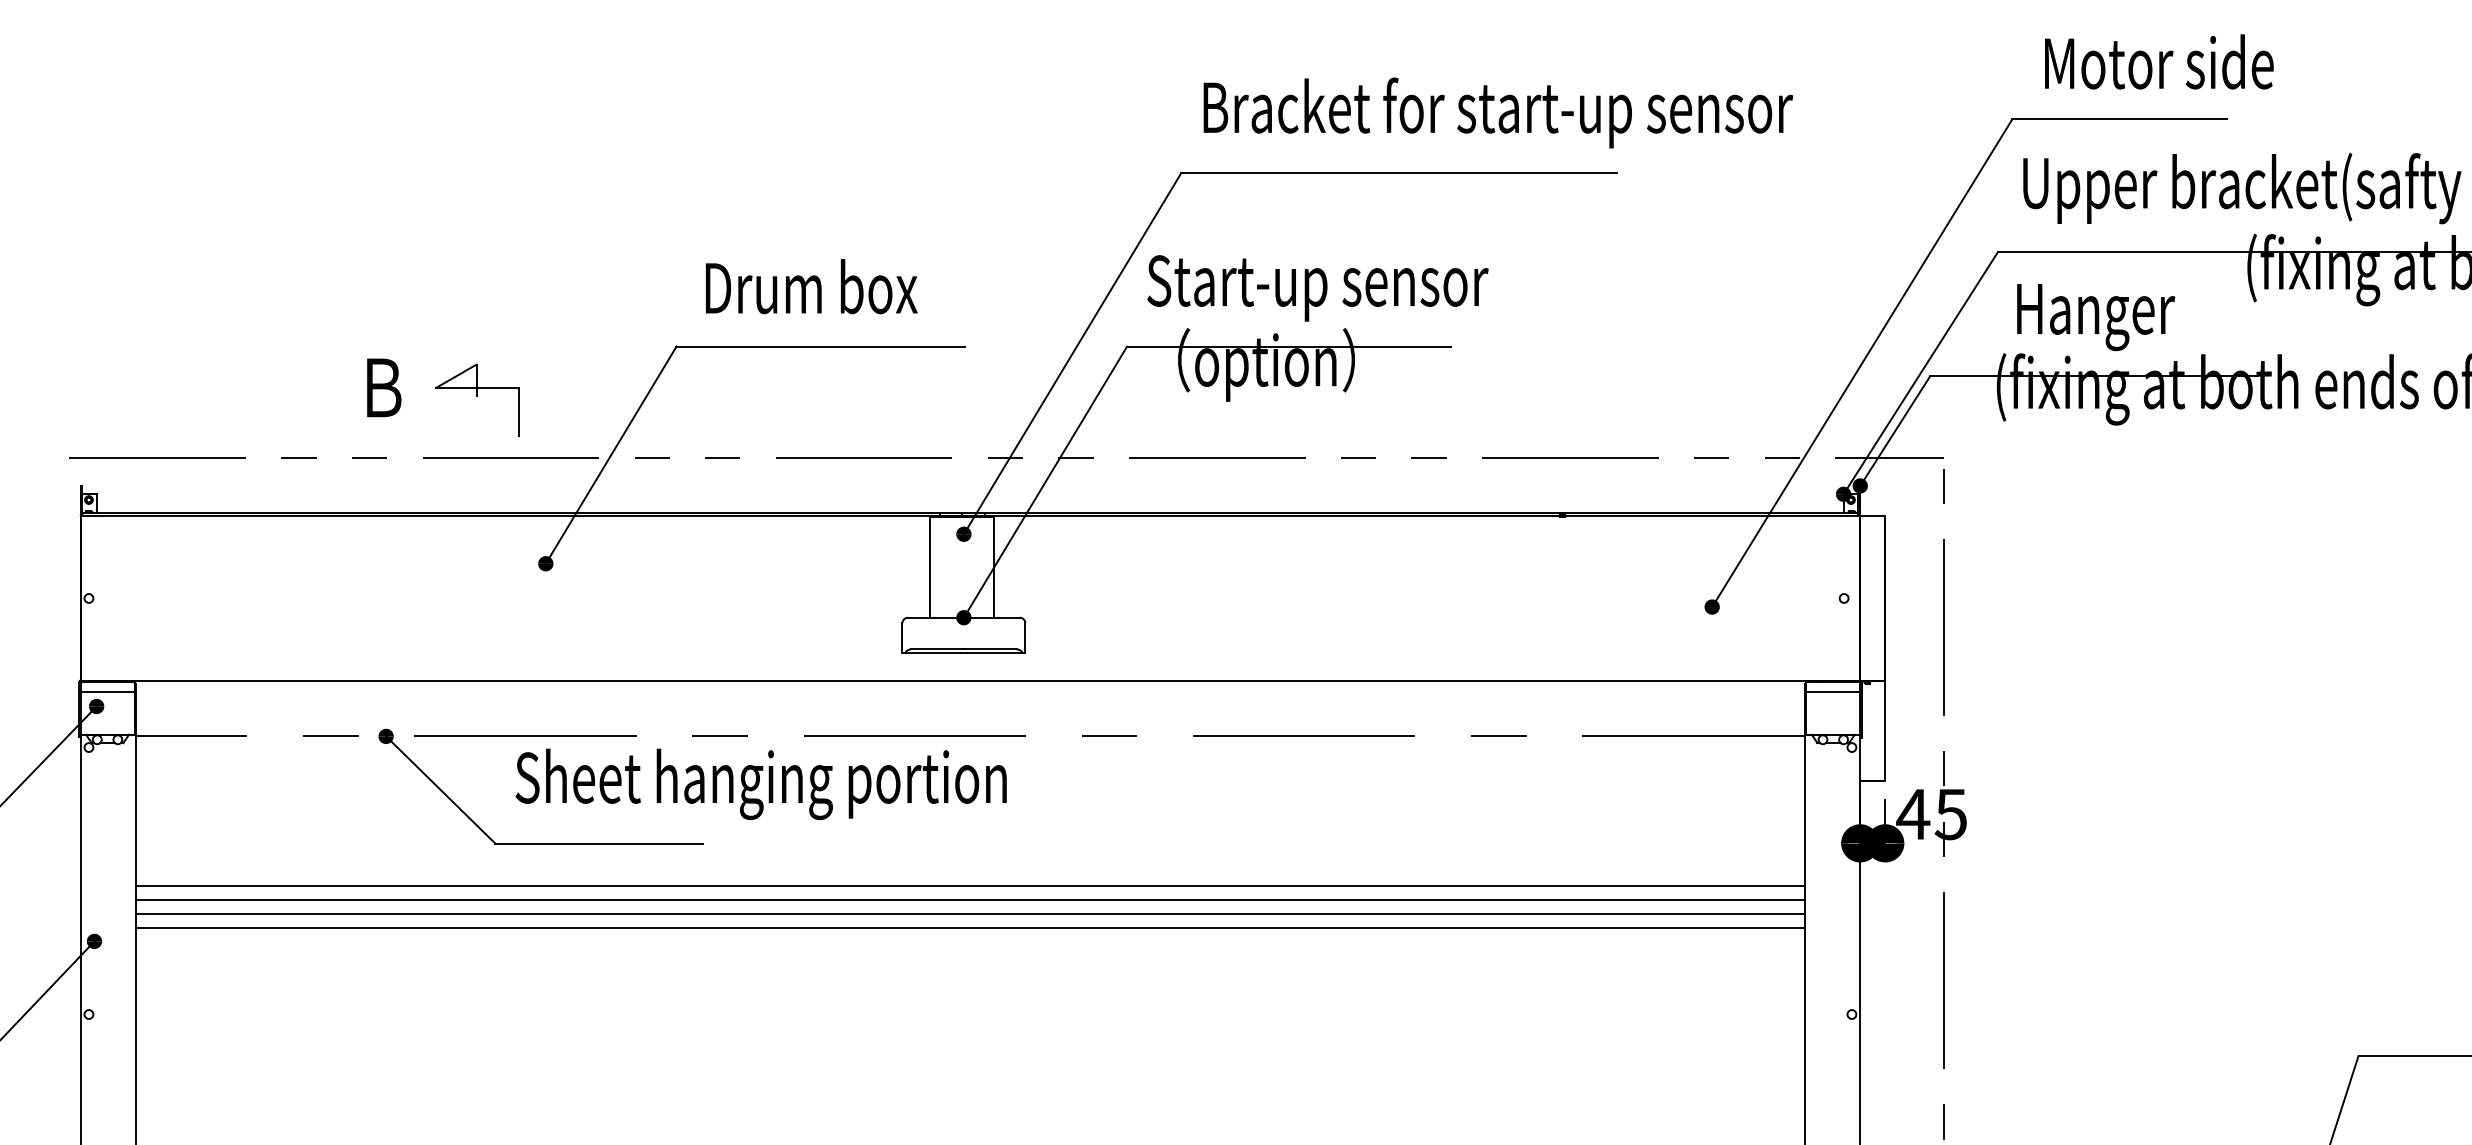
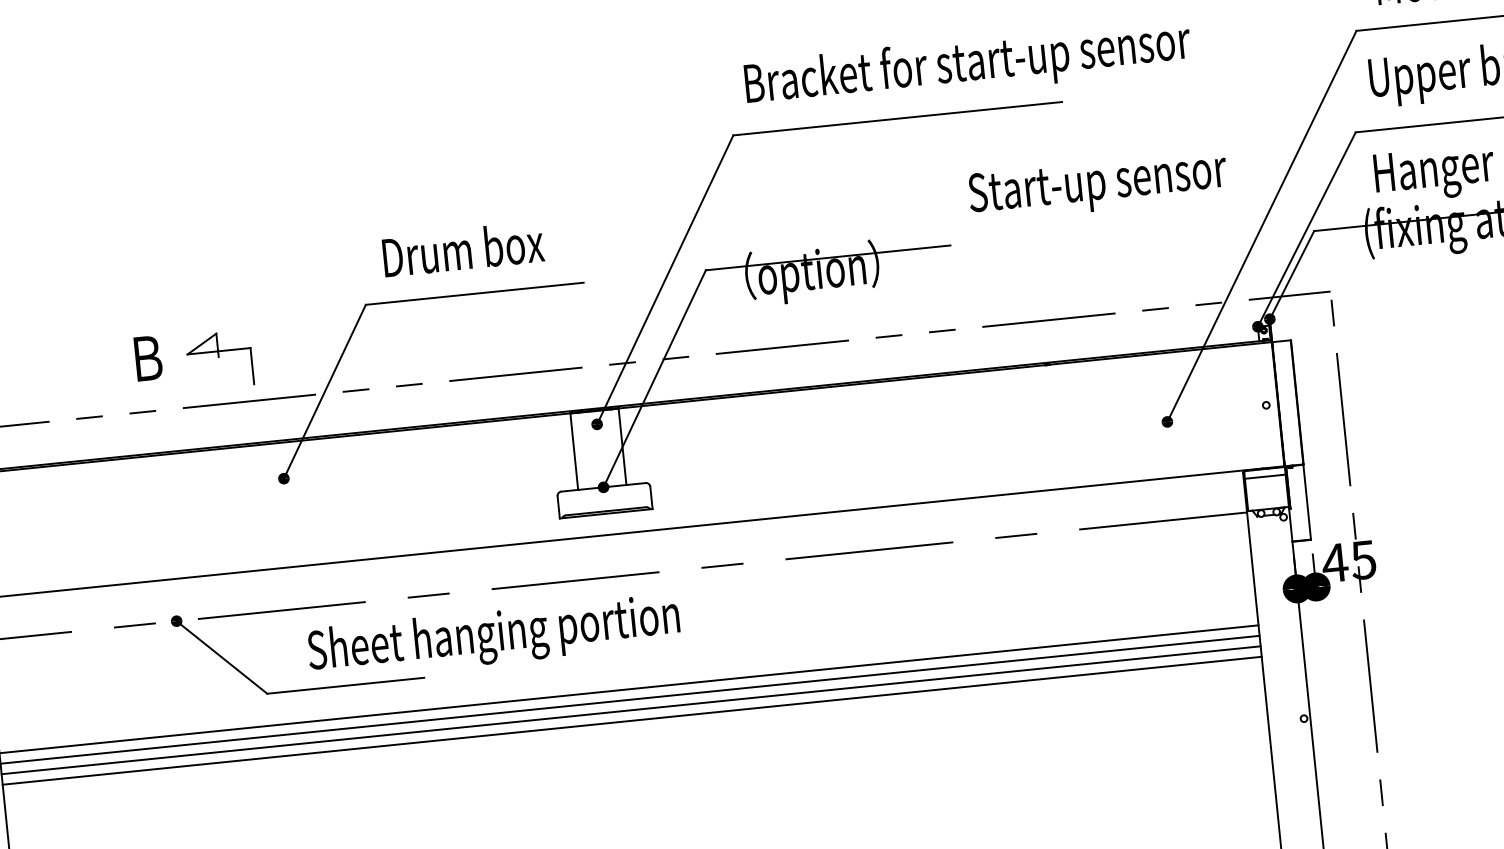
text: (1317, 288) -> (1097, 186), moved
text: (760, 784) -> (493, 637), moved

